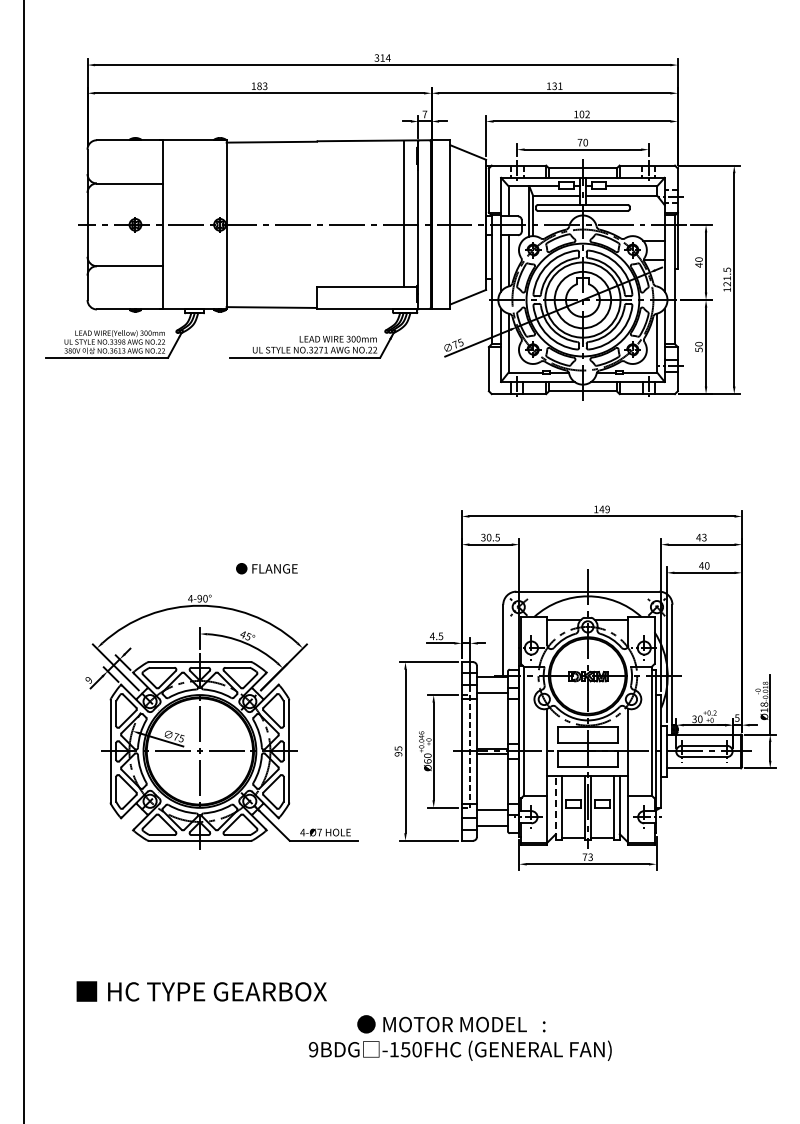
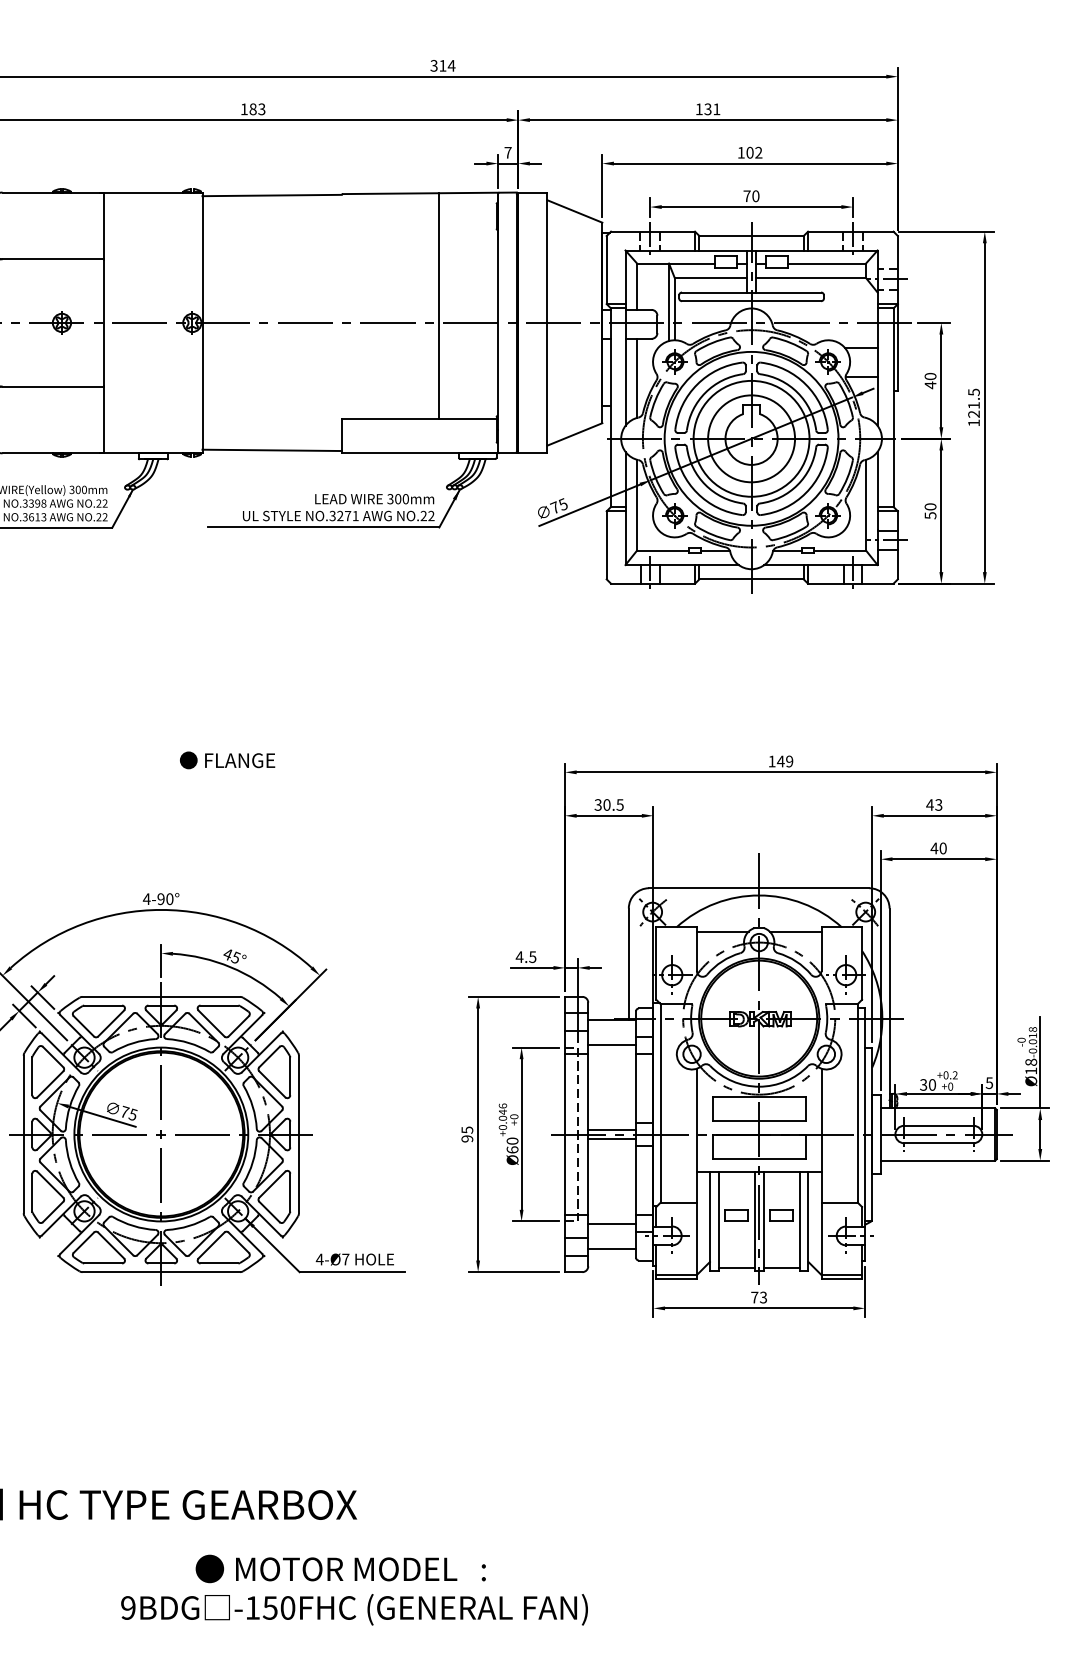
line: (403, 213) -> (438, 305), moved
text: (266, 568) -> (226, 760), moved
line: (555, 807) -> (709, 1220), dashed -> solid
text: (459, 1037) -> (353, 1589), moved

